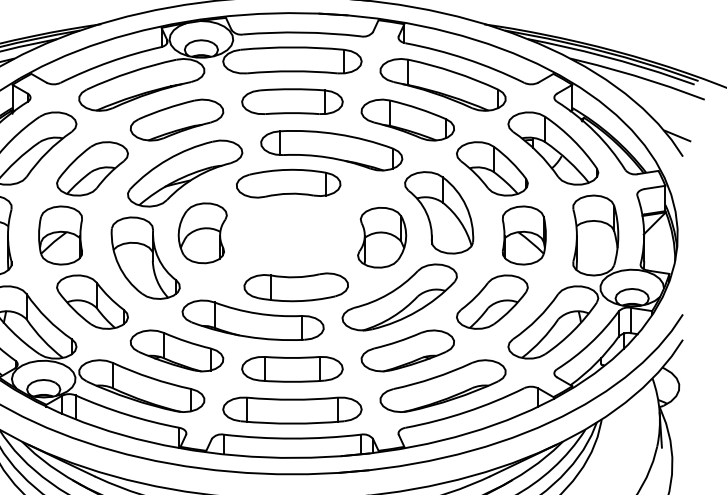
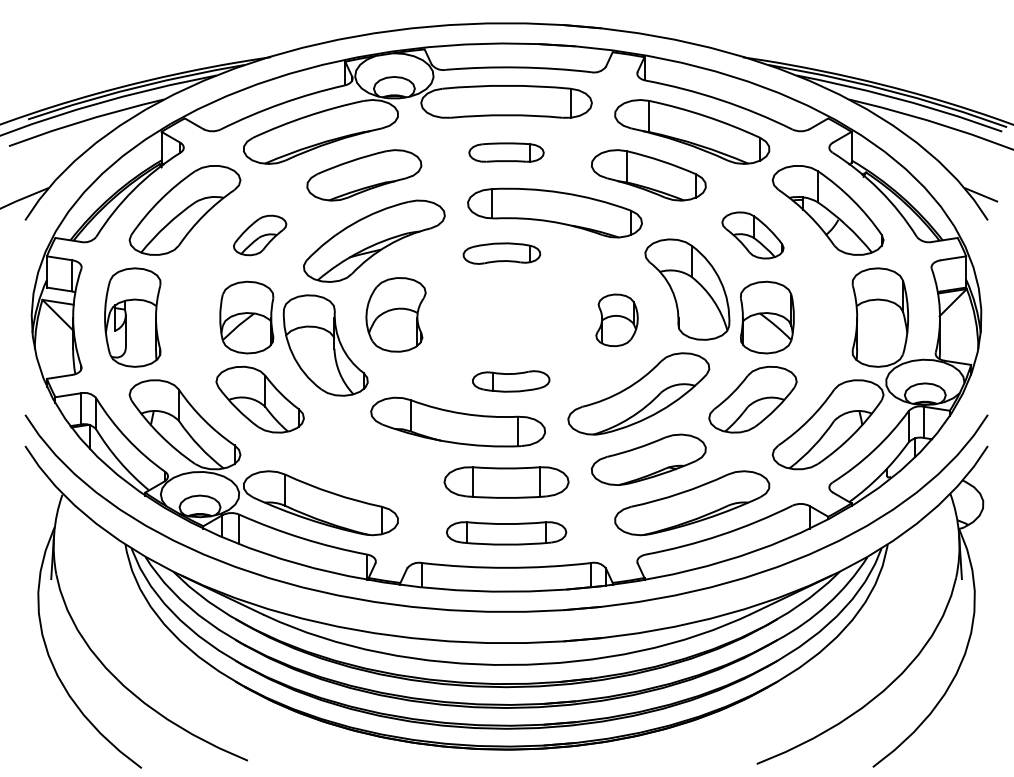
part: (292, 101) -> (506, 152), size x0.6
part: (91, 168) -> (259, 235), size x0.6
part: (491, 168) -> (752, 235), size x0.7
part: (288, 183) -> (501, 253), size x0.6
part: (60, 235) -> (246, 317), moved
part: (524, 235) -> (767, 317), moved
part: (381, 237) -> (616, 320), size x0.7
part: (295, 287) -> (510, 381), size x0.6
part: (177, 350) -> (364, 459), removed
part: (292, 410) -> (506, 533), size x0.7

